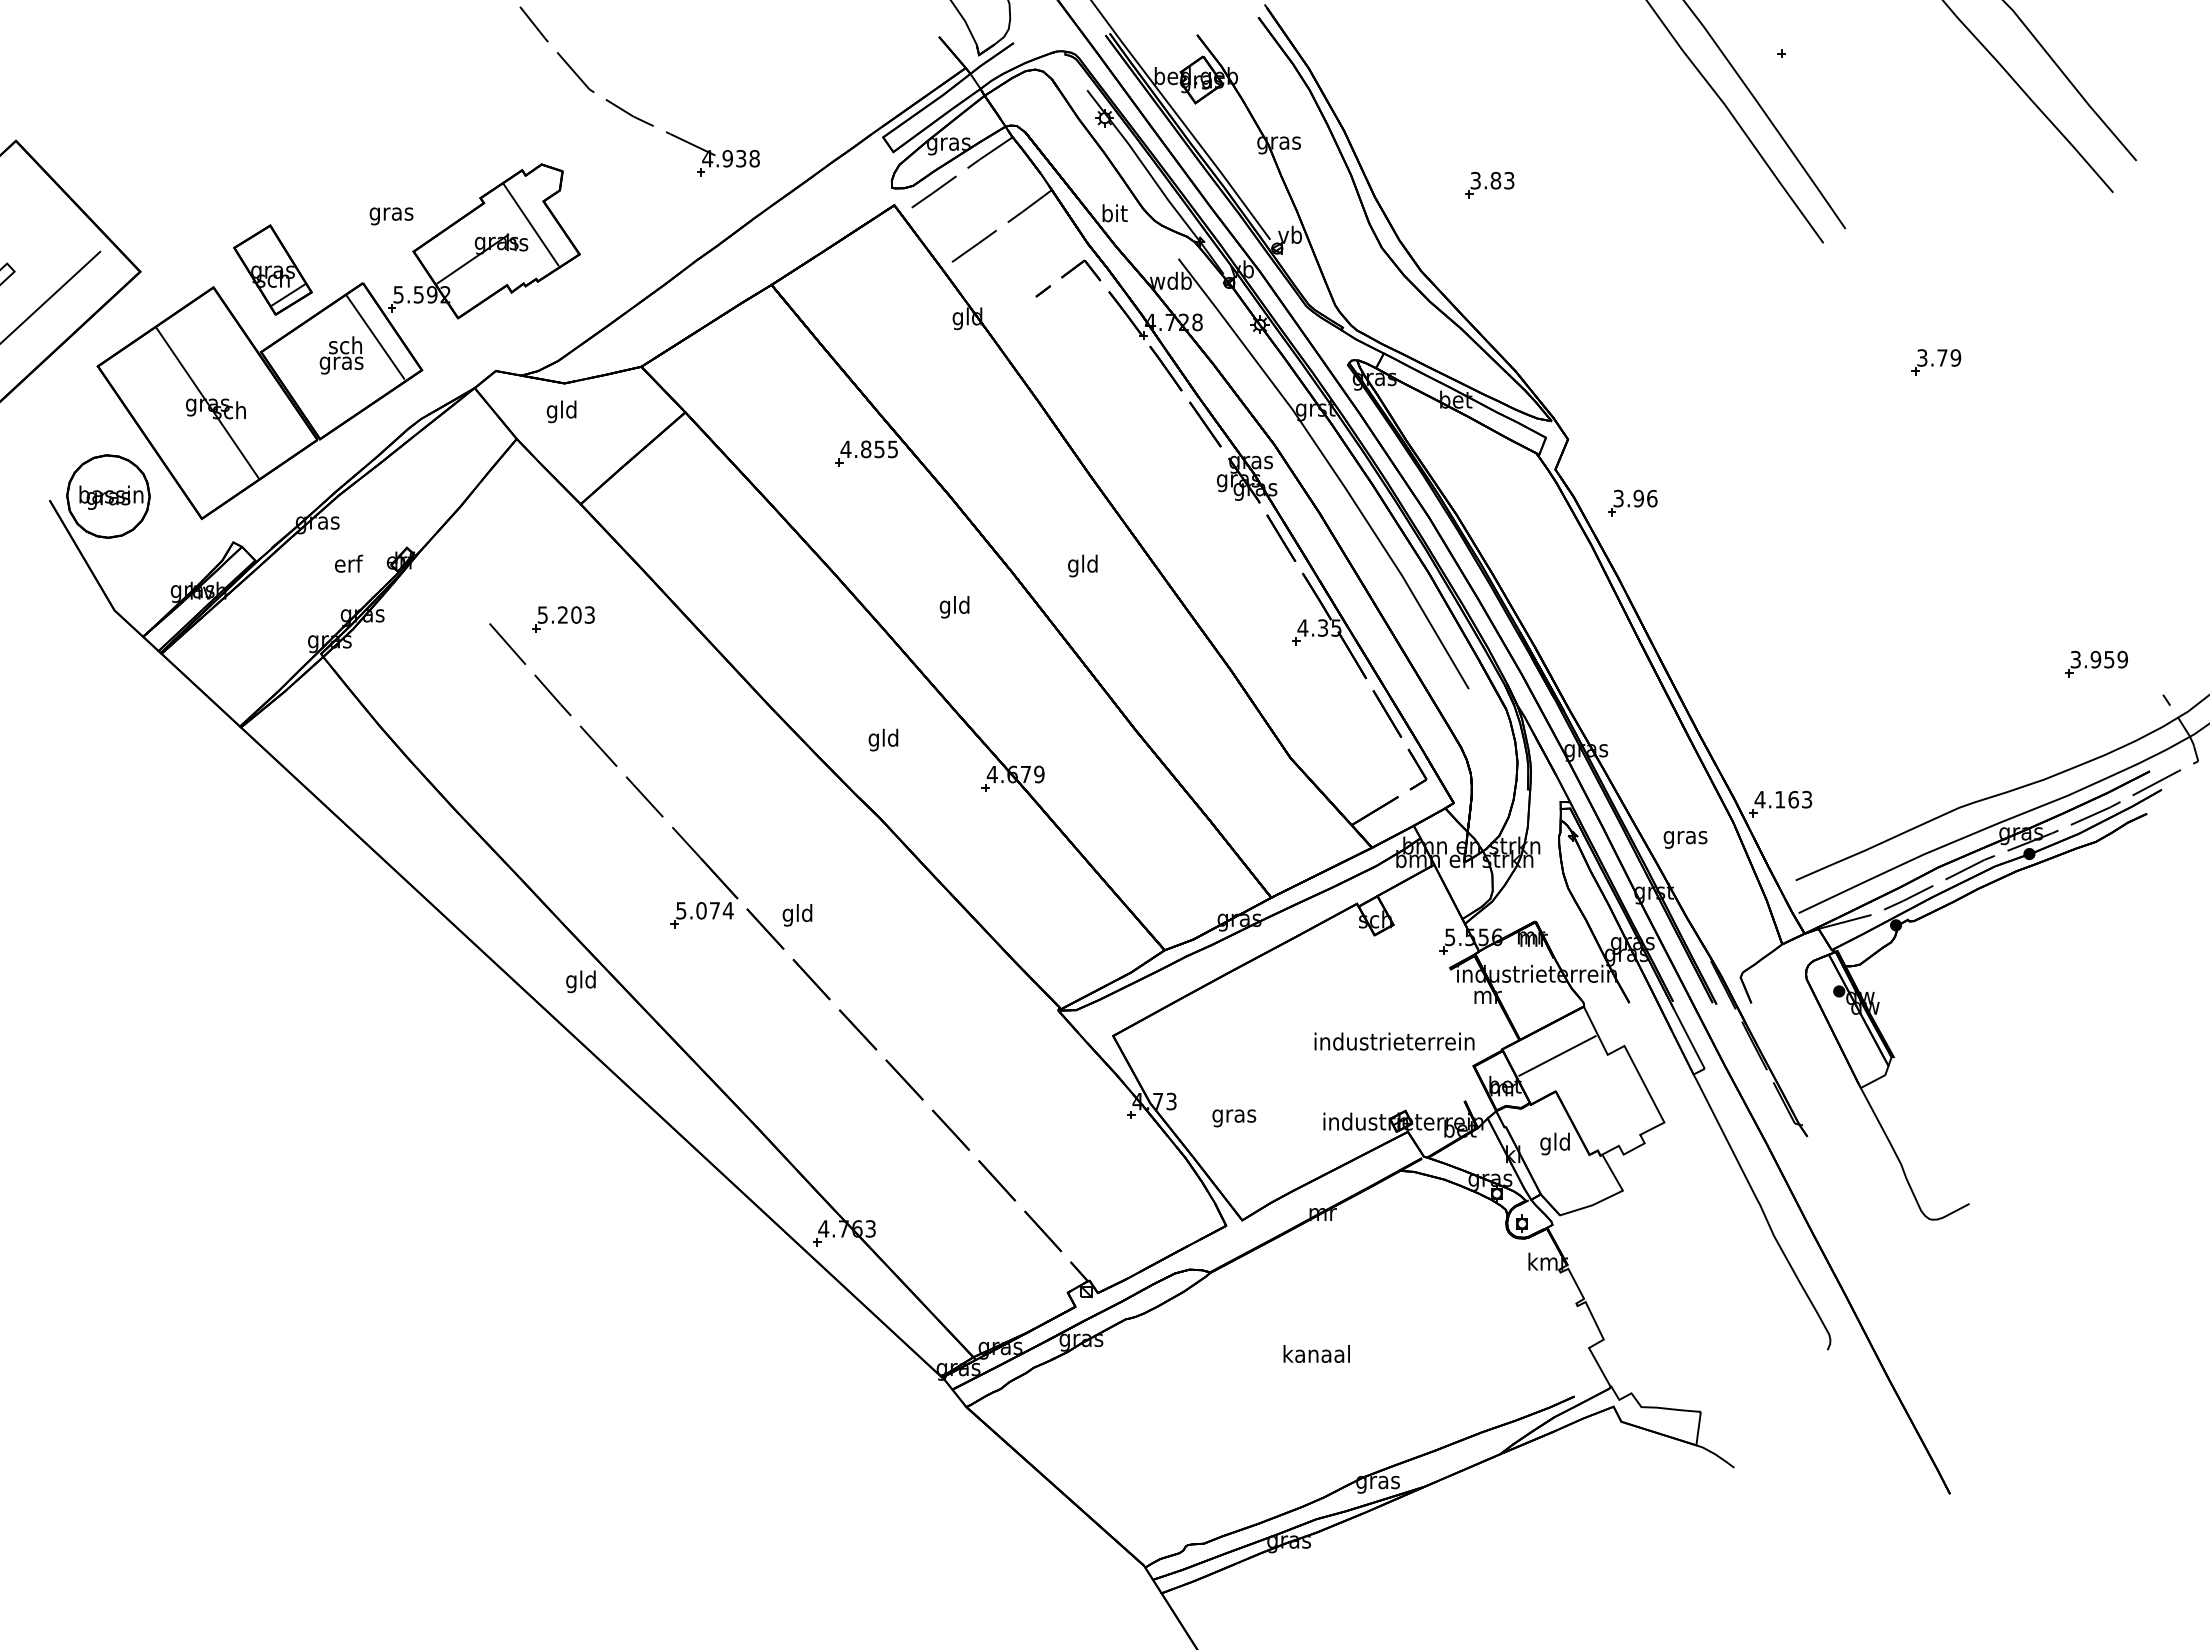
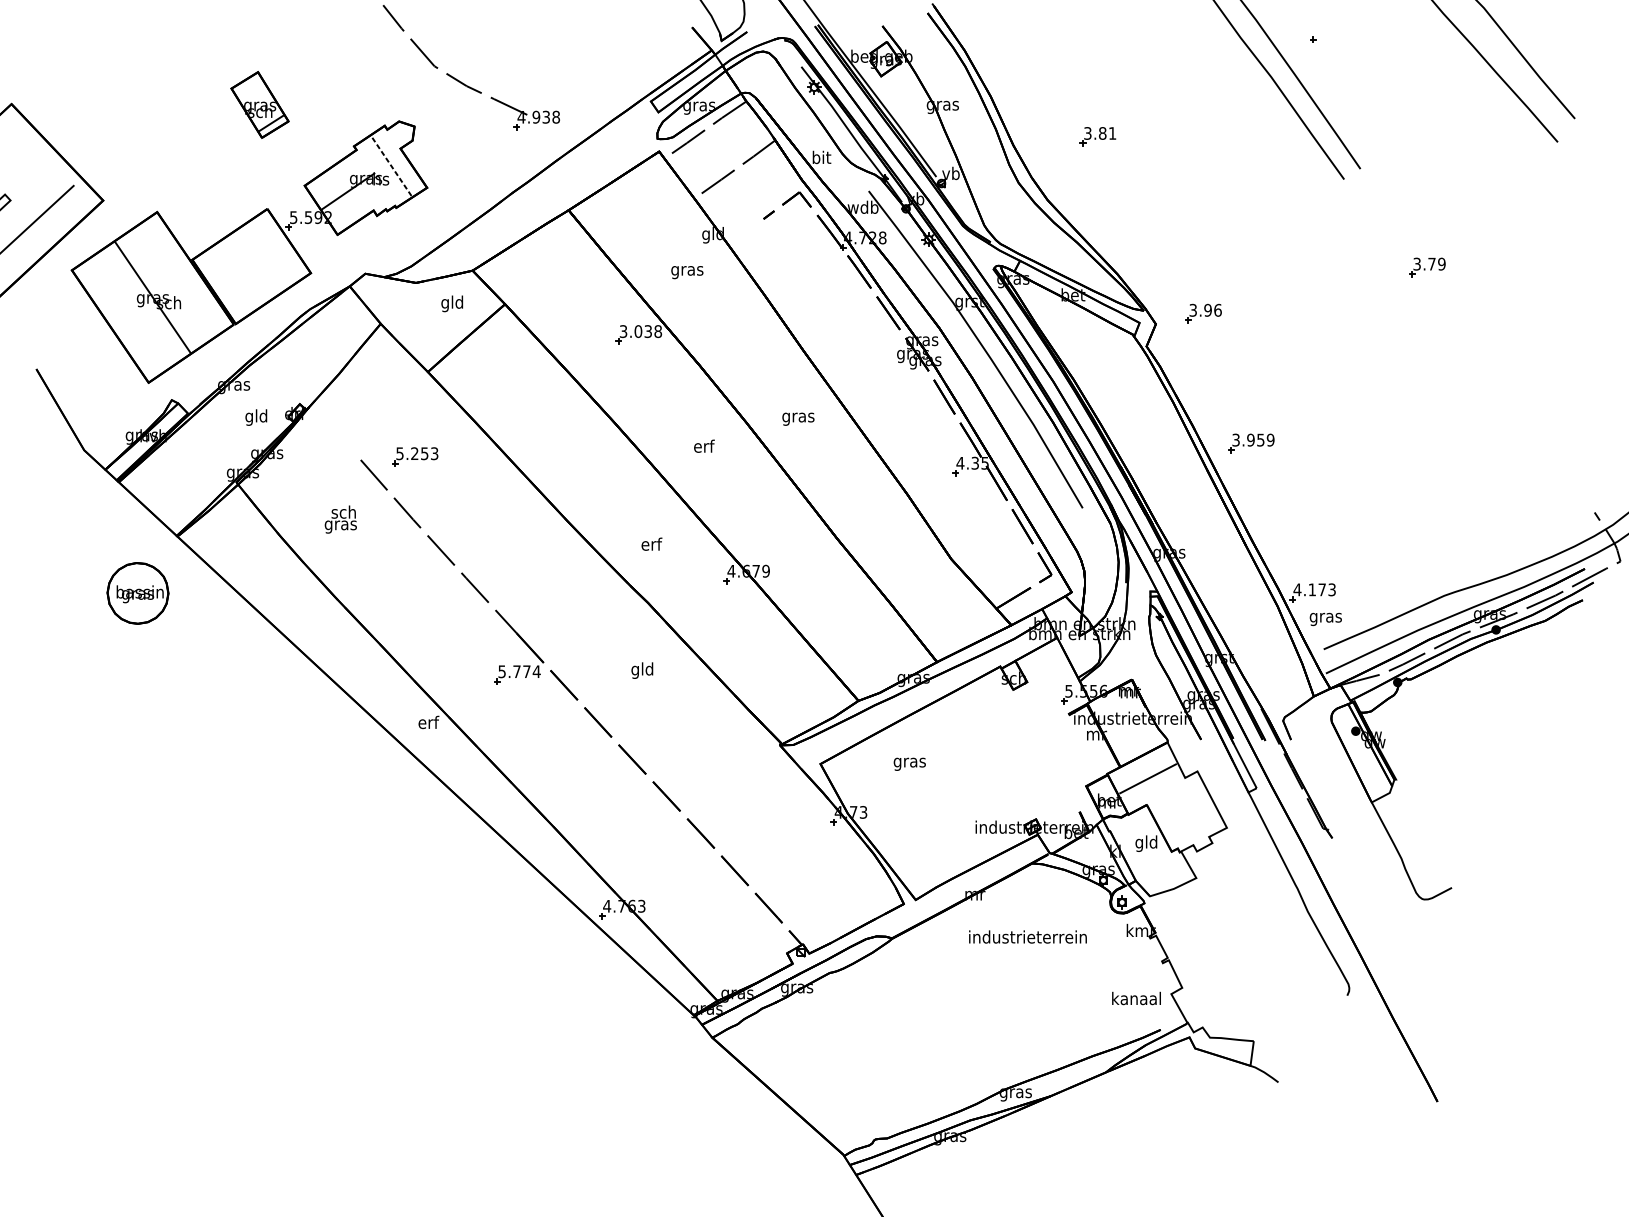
text: (1509, 180) -> (1112, 133), 3.83 -> 3.81
text: (391, 216) -> (687, 272), moved
line: (531, 224) -> (391, 165), solid -> dashed
part: (272, 269) -> (259, 104), moved
line: (375, 336) -> (276, 248), removed
text: (341, 355) -> (340, 519), moved
text: (561, 411) -> (452, 303), moved
text: (869, 449) -> (640, 331), 4.855 -> 3.038
part: (108, 496) -> (138, 593), moved
part: (1632, 502) -> (1203, 313), moved
text: (348, 565) -> (256, 417), erf -> gld
text: (1083, 565) -> (798, 417), gld -> gras
text: (954, 607) -> (703, 448), gld -> erf
text: (576, 614) -> (424, 453), 5.203 -> 5.253
part: (2096, 663) -> (1251, 442), moved
text: (883, 739) -> (651, 545), gld -> erf
text: (1793, 799) -> (1322, 589), 4.163 -> 4.173
text: (1685, 839) -> (1325, 619), moved
text: (701, 910) -> (516, 671), 5.074 -> 5.774
text: (797, 915) -> (642, 670), moved
text: (581, 981) -> (428, 723), gld -> erf
text: (1394, 1041) -> (1027, 936), moved
text: (1234, 1118) -> (909, 764), moved
text: (1316, 1353) -> (1136, 998), moved

